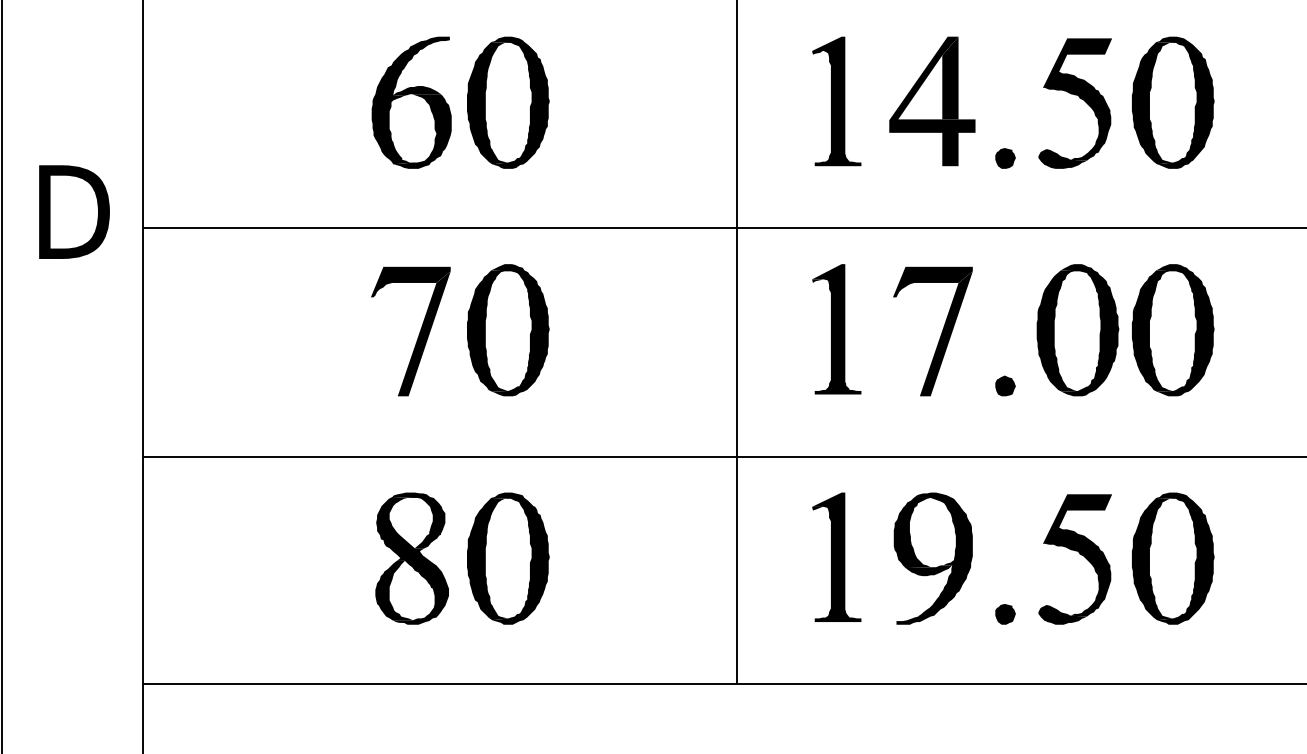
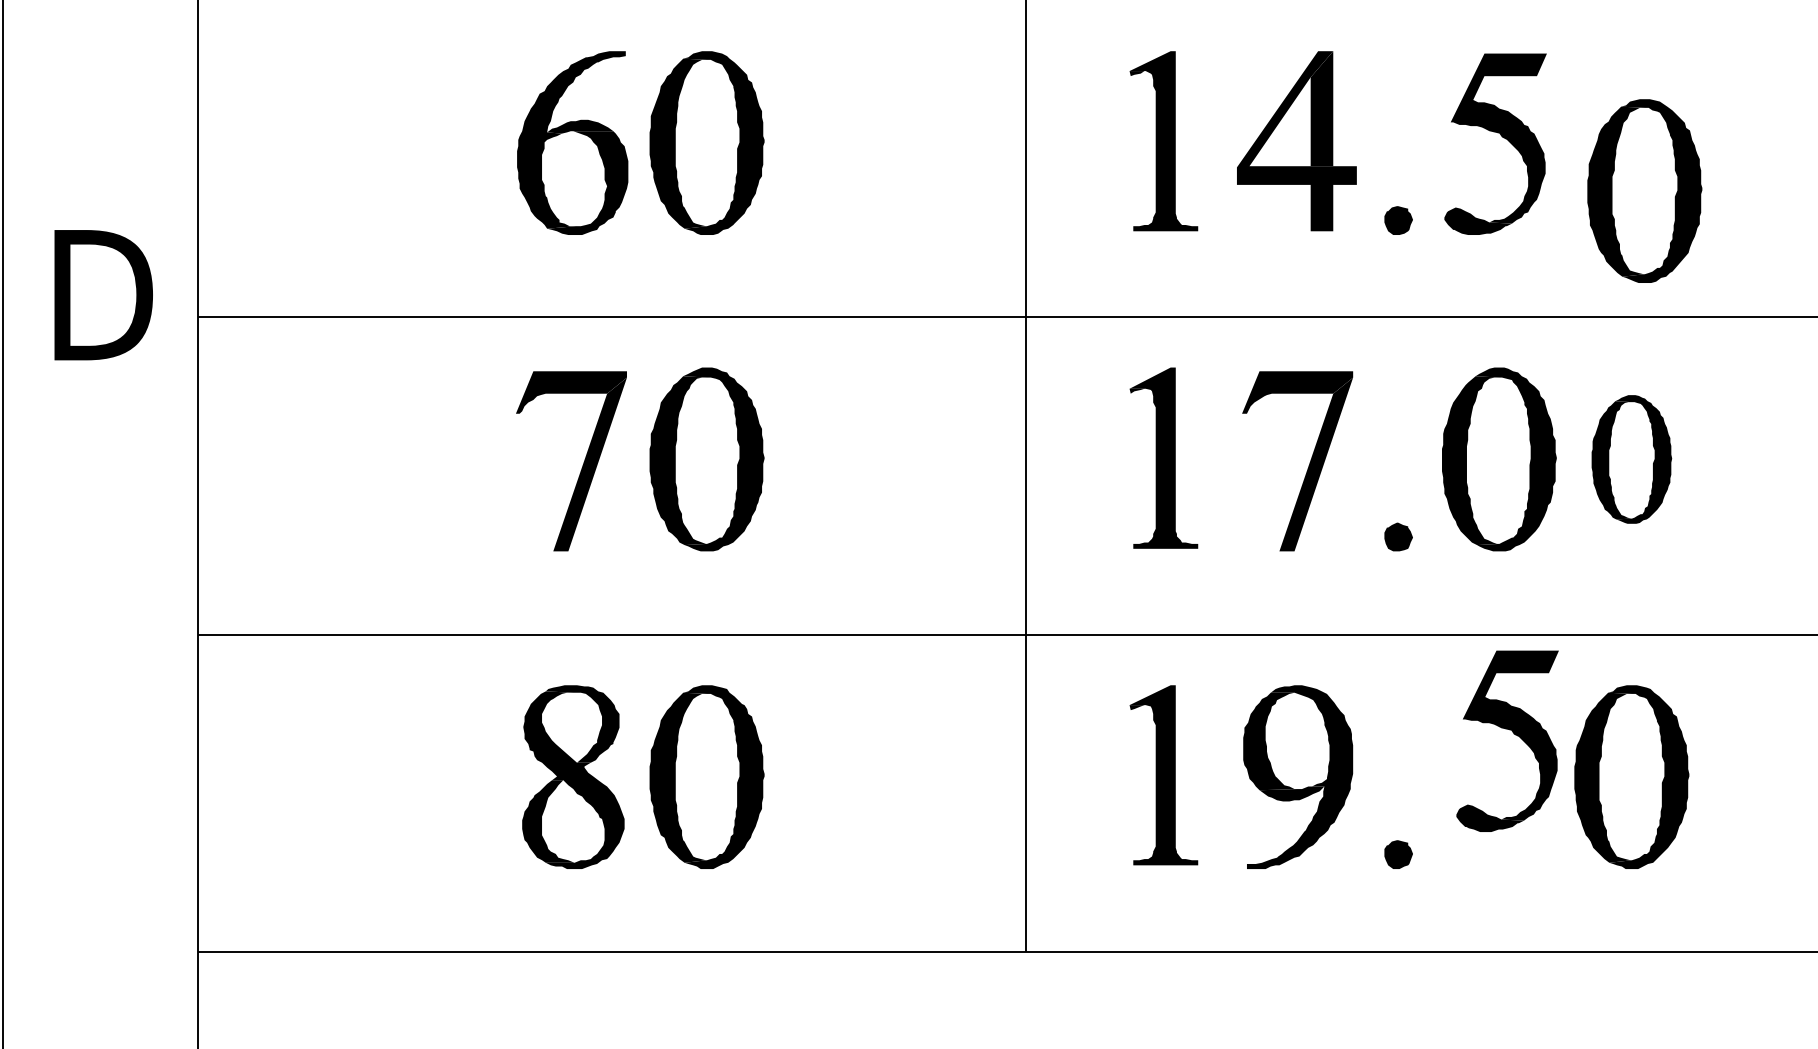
part: (1172, 102) -> (1644, 190), moved
part: (1172, 330) -> (1631, 459), size x0.7
part: (1079, 553) -> (1513, 733), moved

